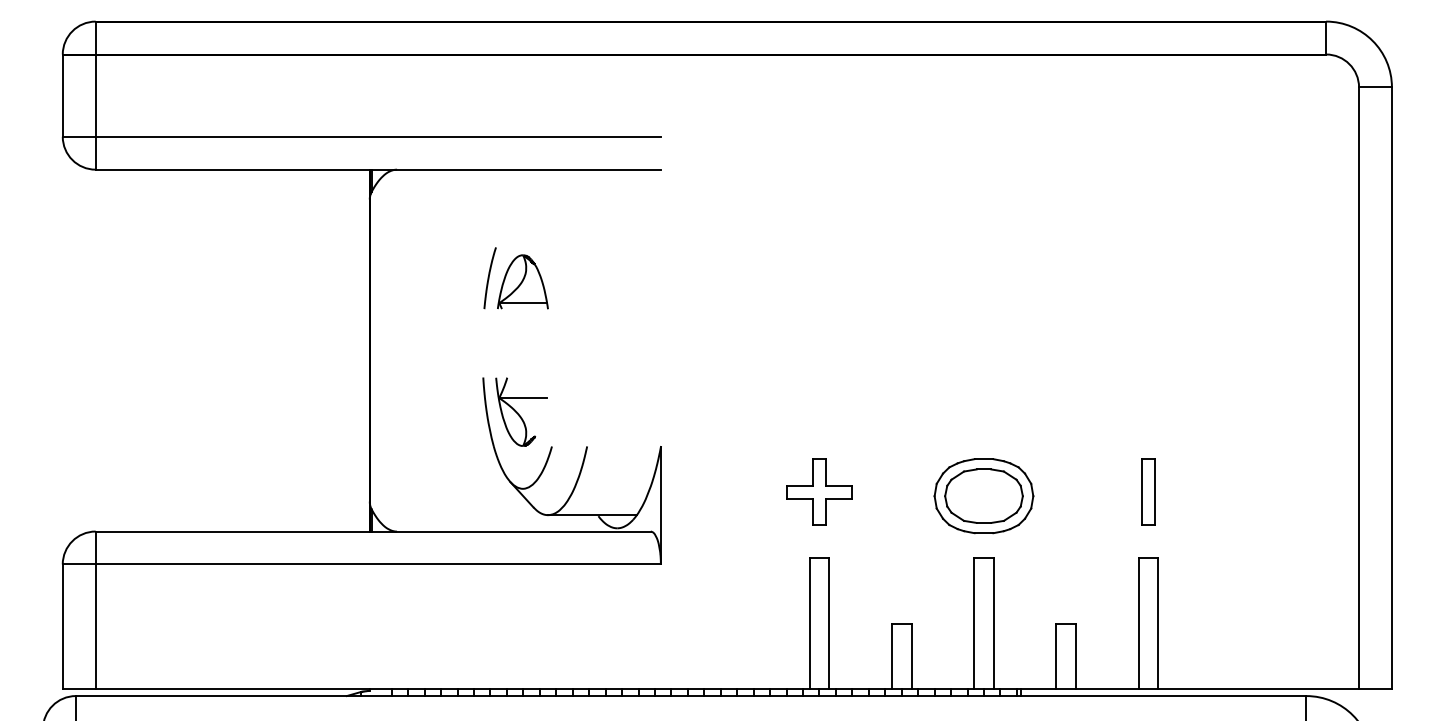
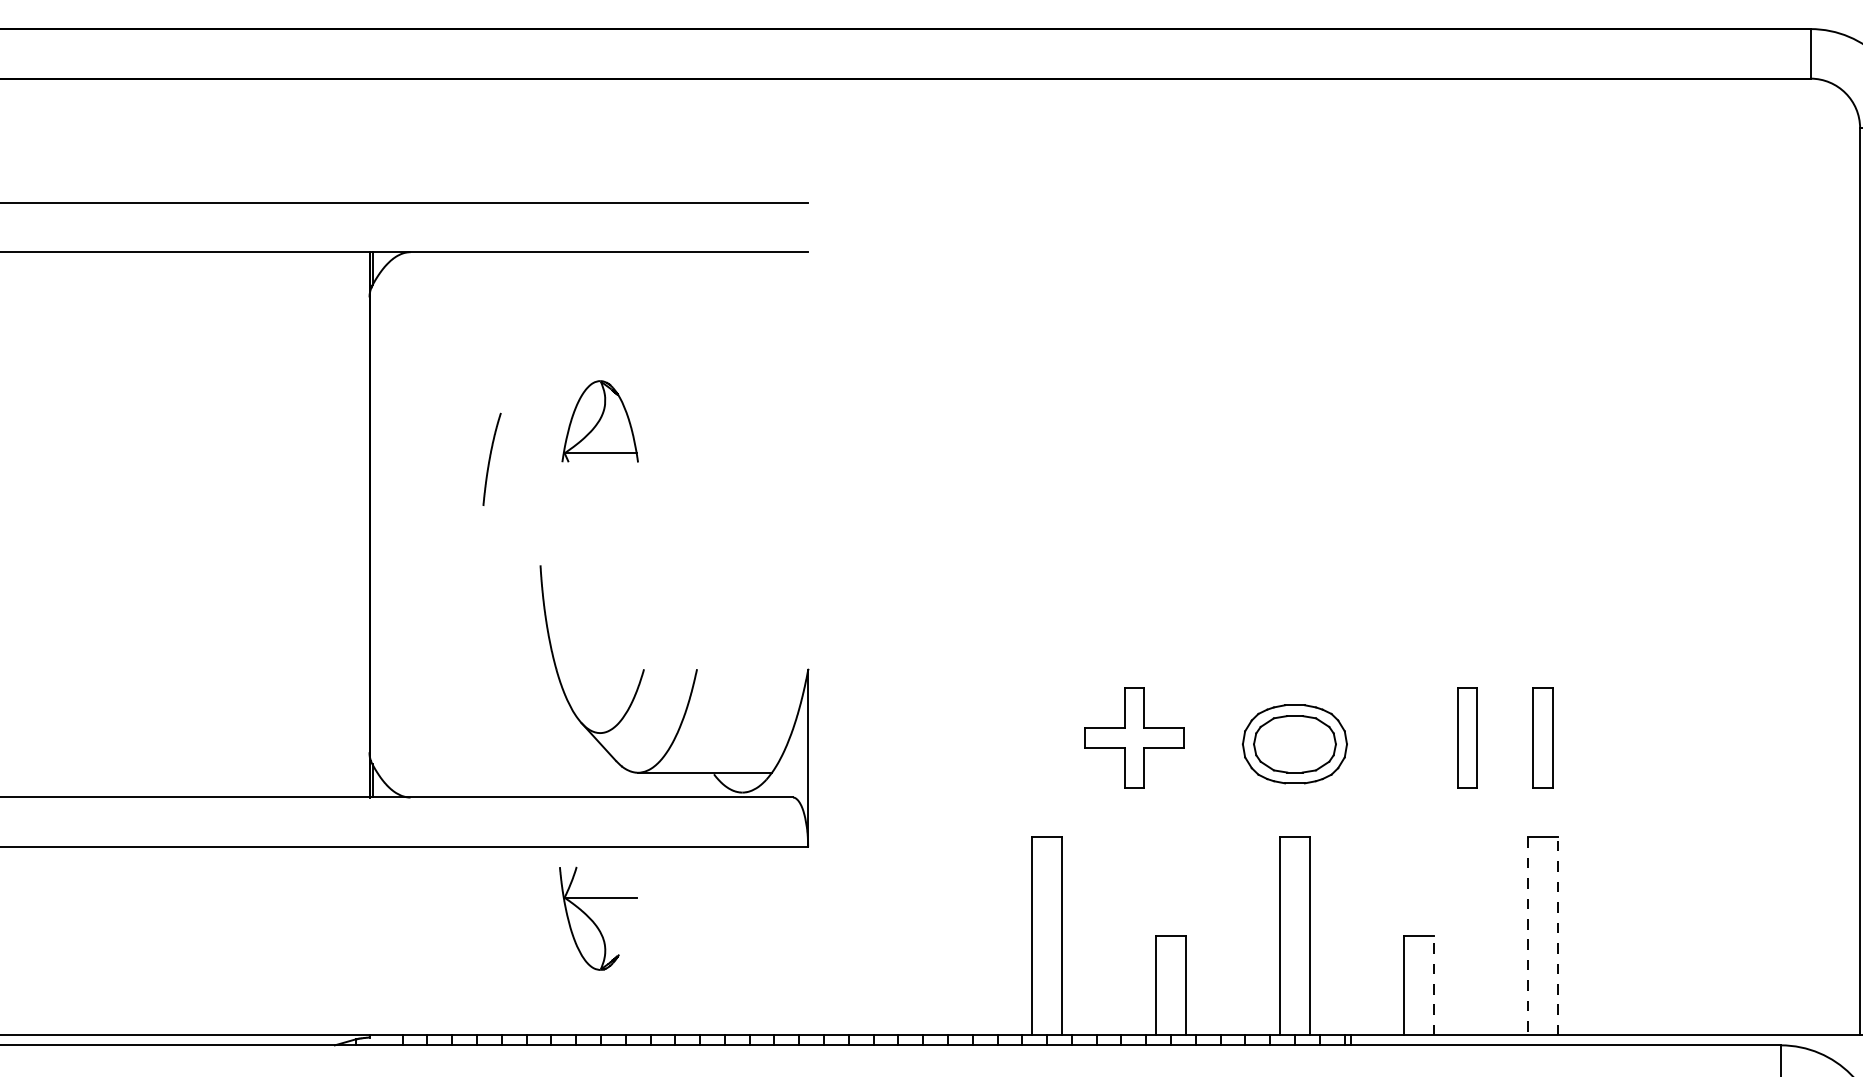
curve: (489, 278) -> (491, 459), moved
part: (521, 411) -> (598, 917), moved
part: (819, 491) -> (1134, 737), moved
part: (1098, 491) -> (1467, 737), added
part: (983, 496) -> (1294, 744), size x0.7
line: (1138, 623) -> (1527, 936), solid -> dashed
line: (1158, 623) -> (1557, 936), solid -> dashed
line: (1076, 656) -> (1434, 985), solid -> dashed

